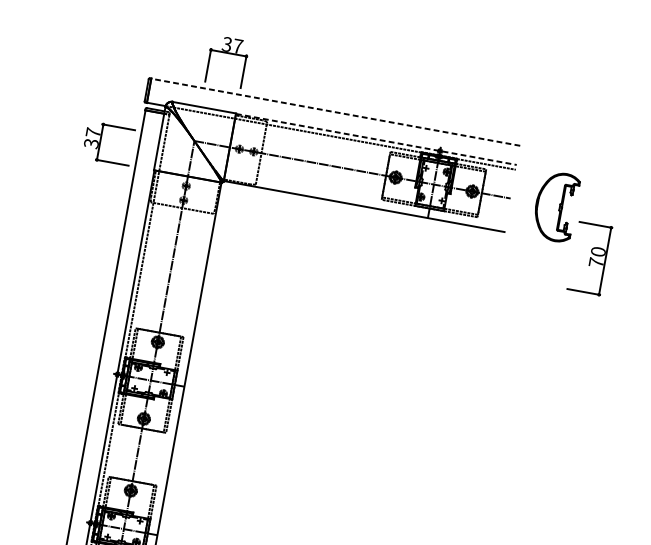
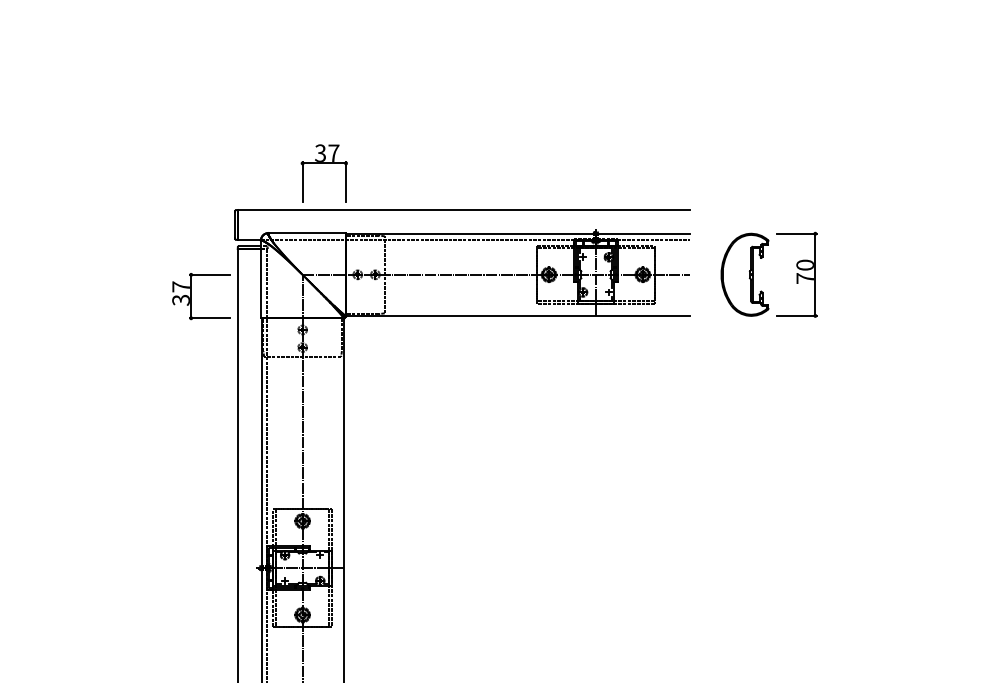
line: (335, 112) -> (463, 210), dashed -> solid
line: (376, 139) -> (517, 233), dashed -> solid
part: (589, 258) -> (796, 274), moved

